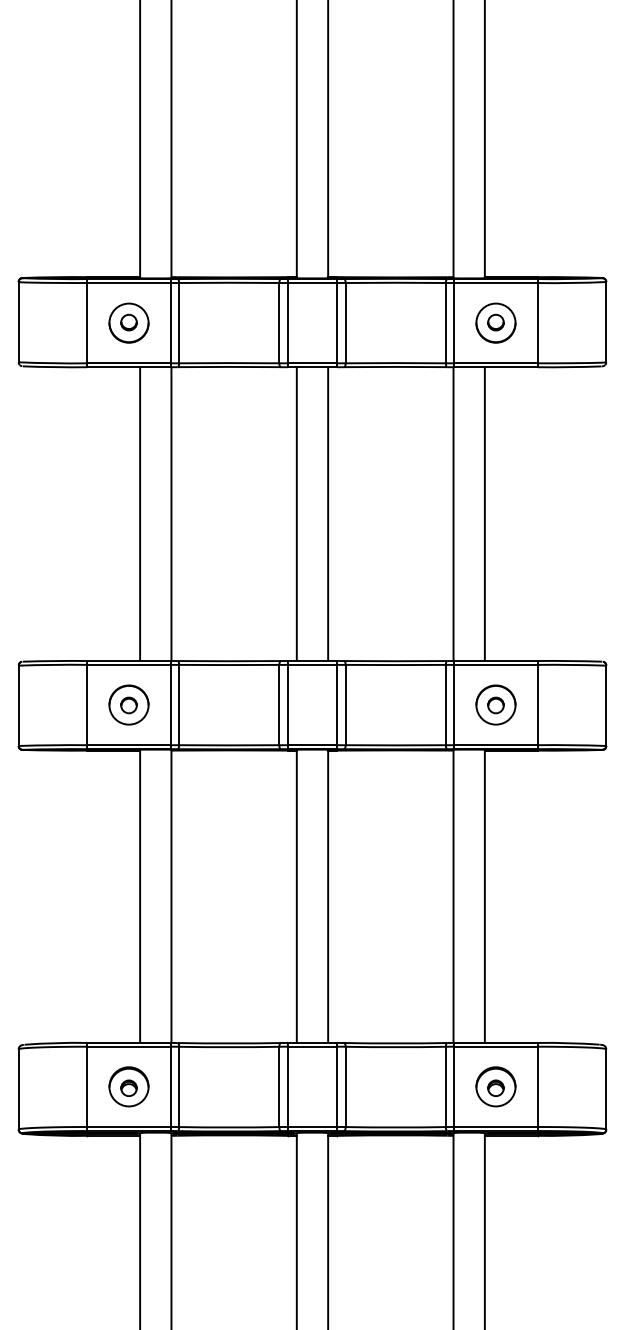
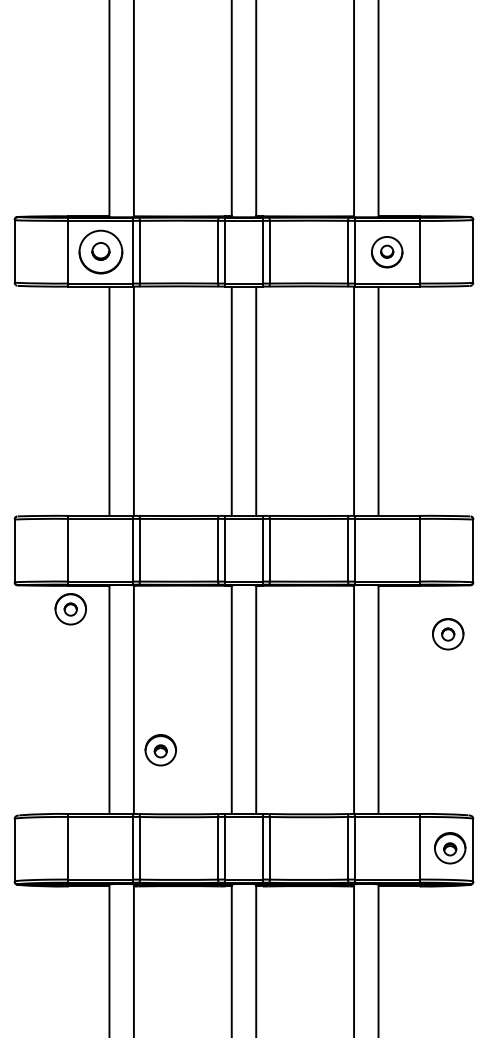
part: (128, 323) -> (100, 252), size x1.4
part: (128, 705) -> (70, 609), moved
part: (496, 705) -> (448, 634), moved
part: (128, 1087) -> (160, 750), moved
part: (496, 1087) -> (450, 848), moved

